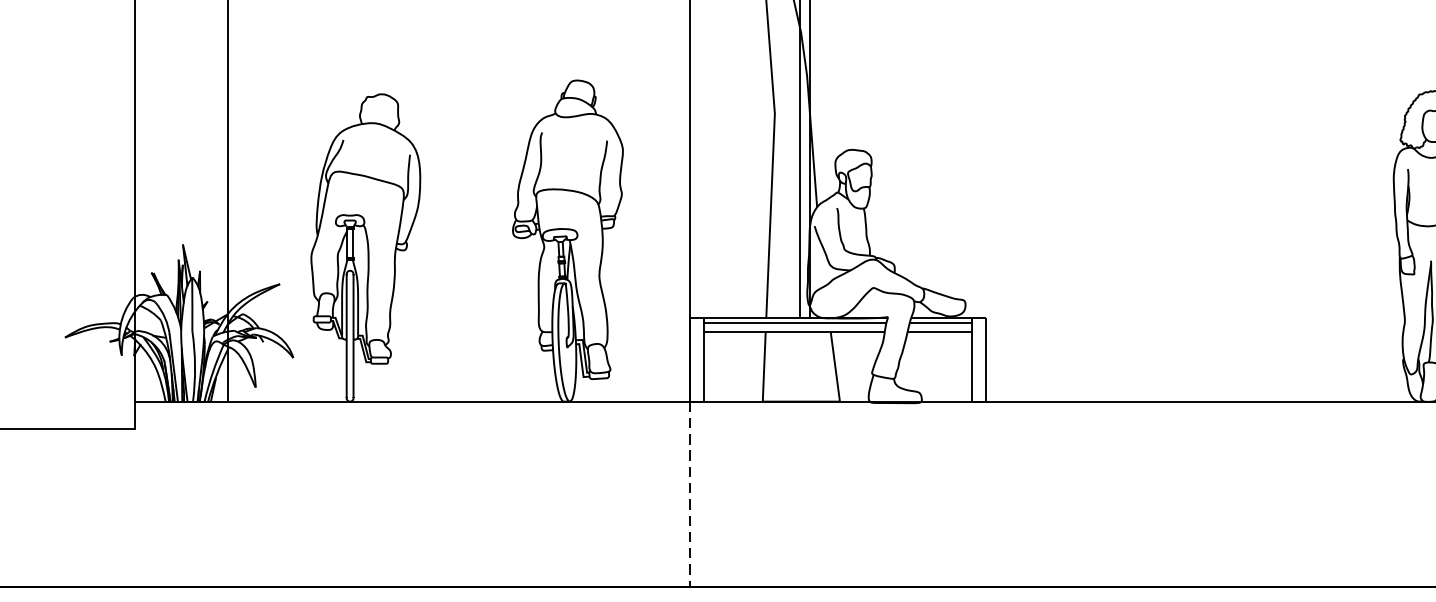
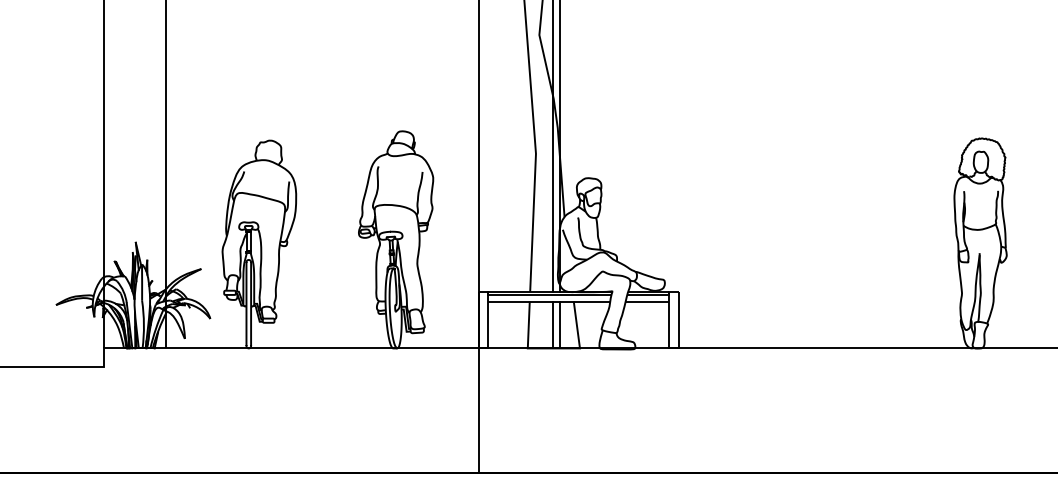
line: (800, 366) -> (553, 324), added
line: (809, 366) -> (559, 324), added
line: (689, 493) -> (478, 410), dashed -> solid

